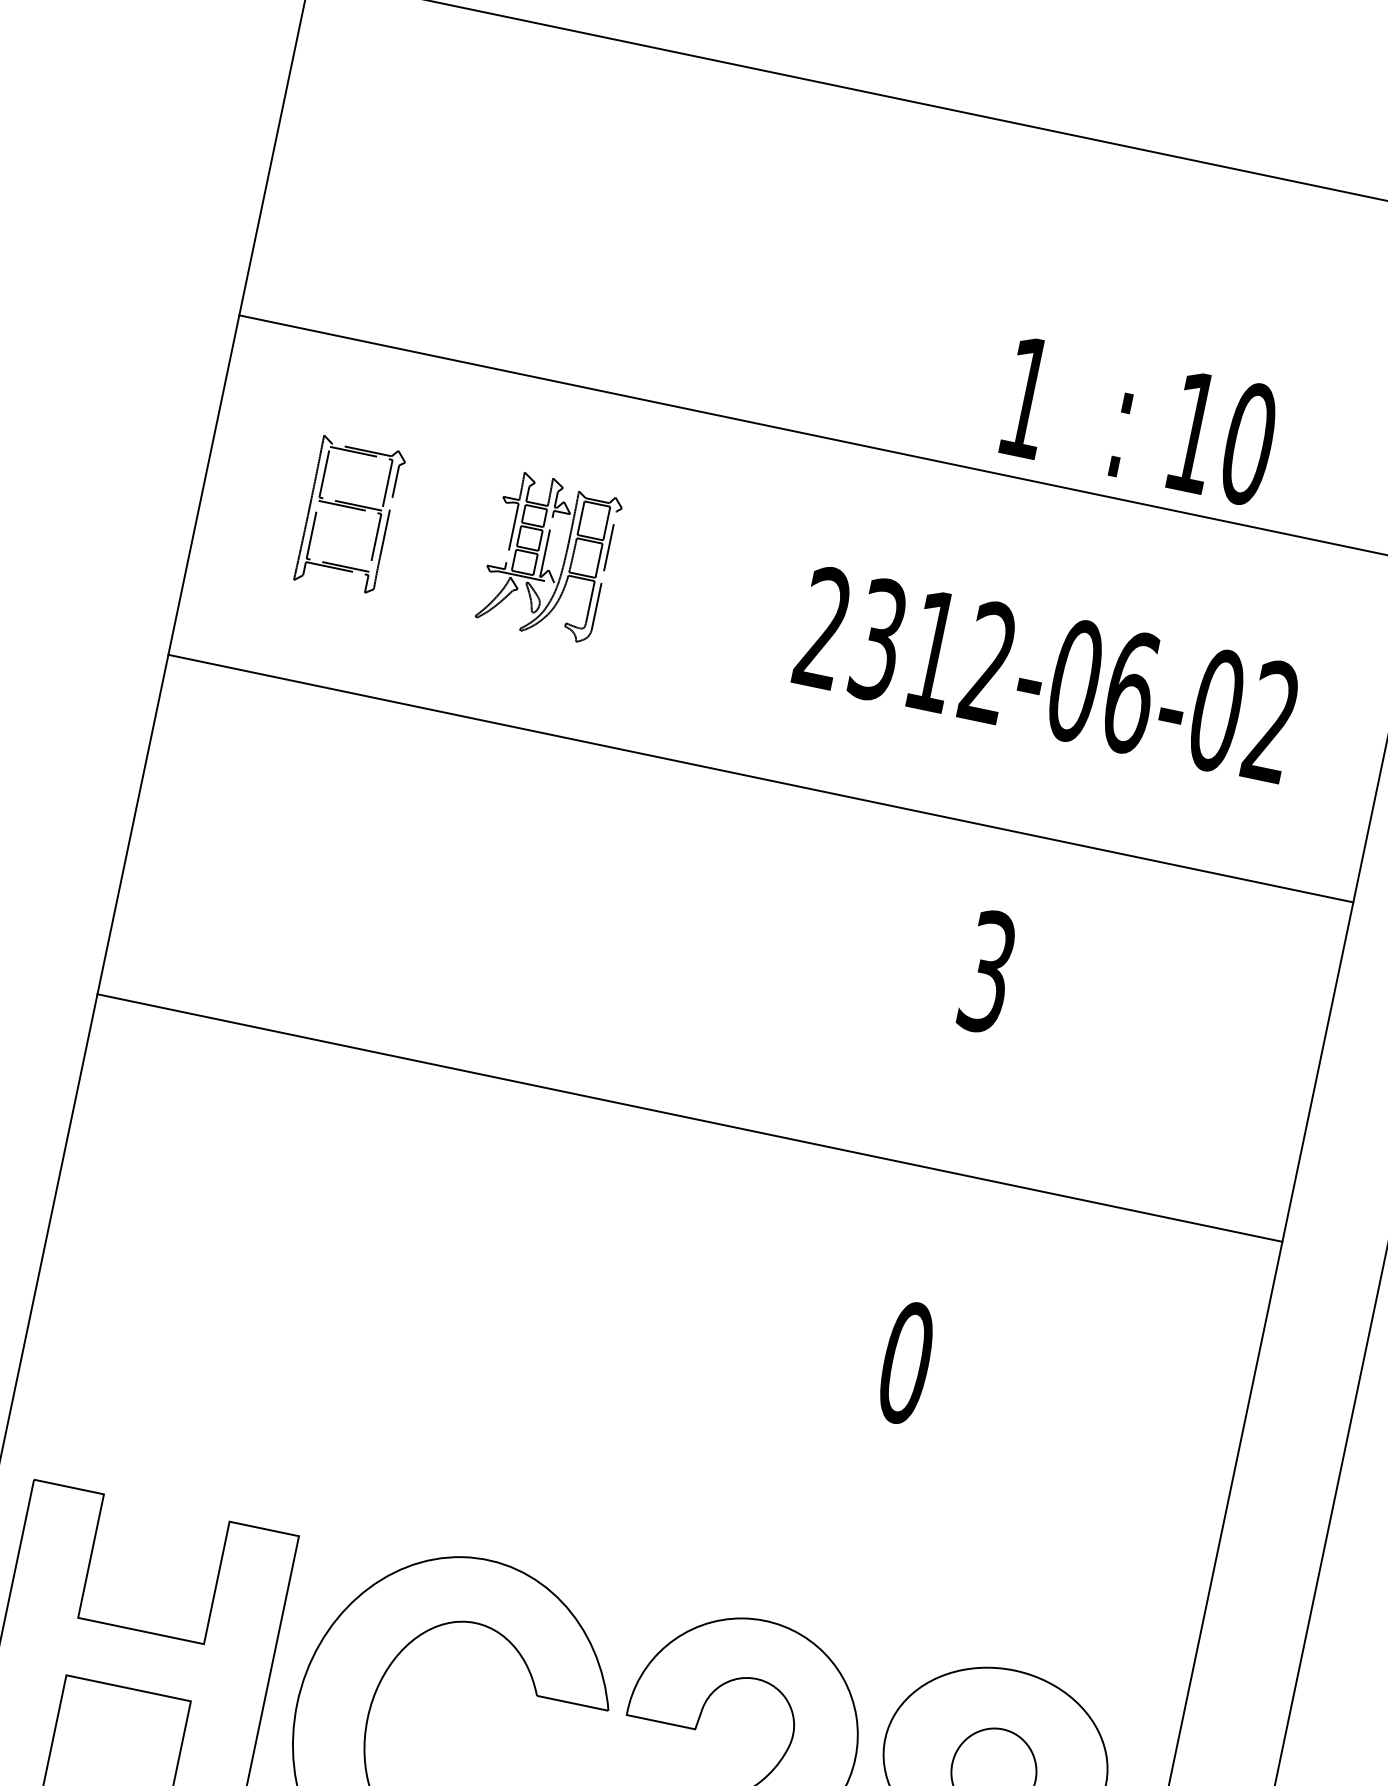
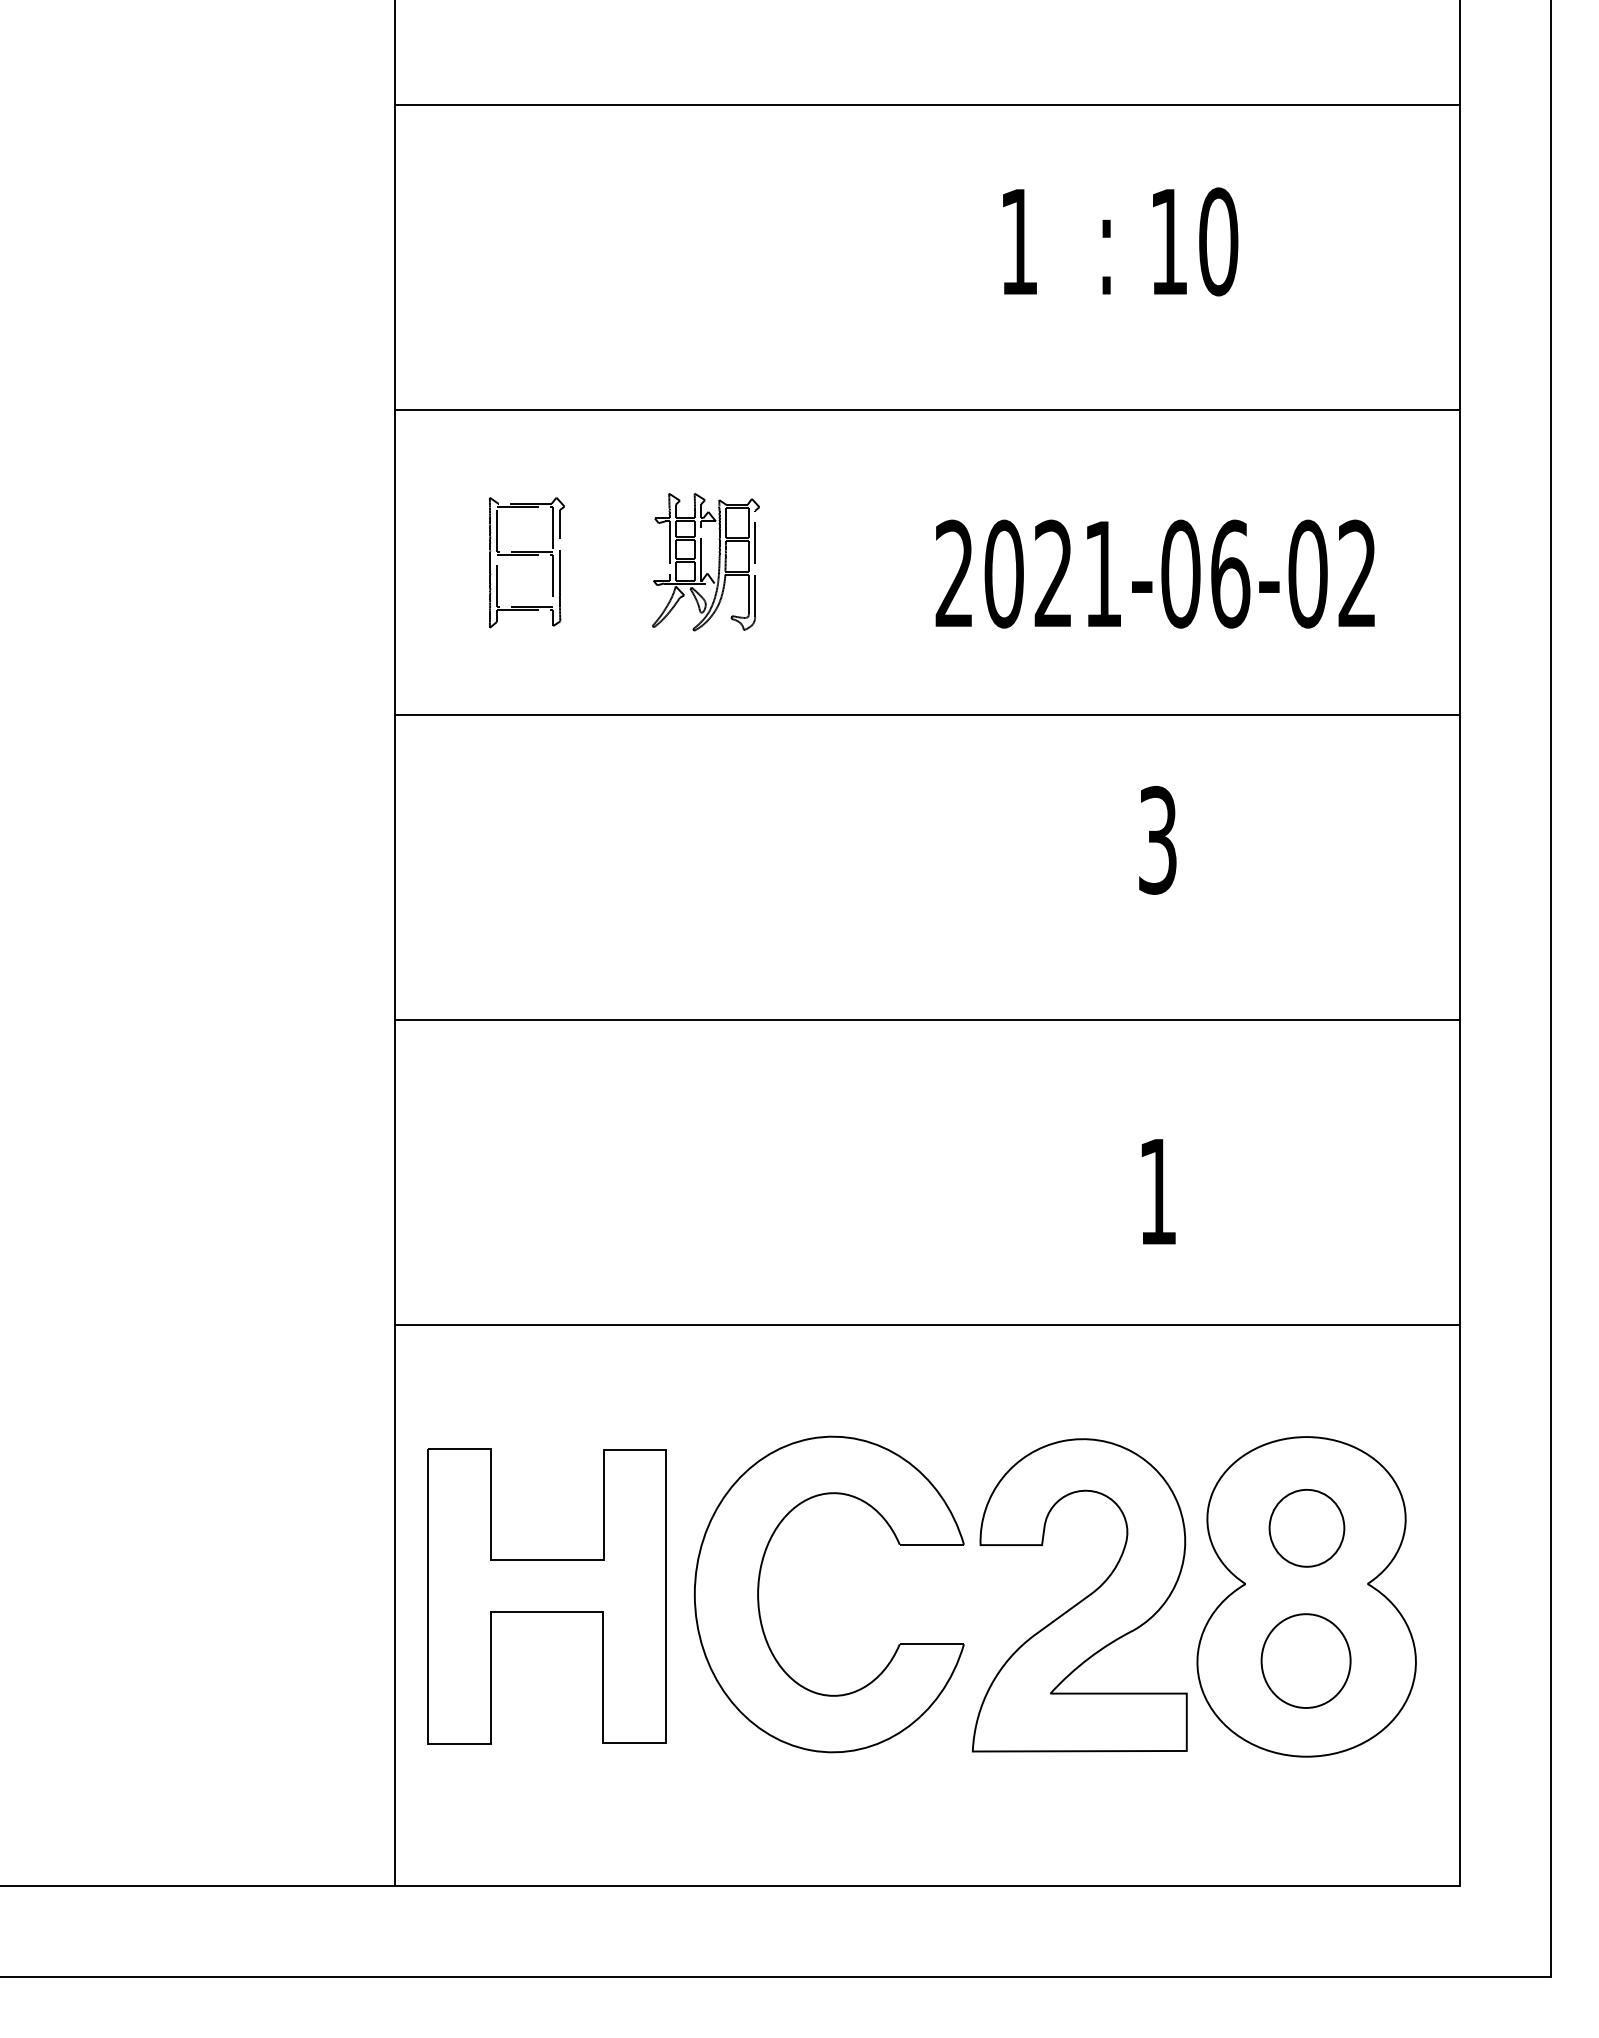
text: (1139, 420) -> (1120, 241), moved
text: (932, 650) -> (1052, 573), 2312-06-02 -> 2021-06-02
text: (905, 1362) -> (1157, 1191), 0 -> 1
line: (619, 1457) -> (927, 1324), added

